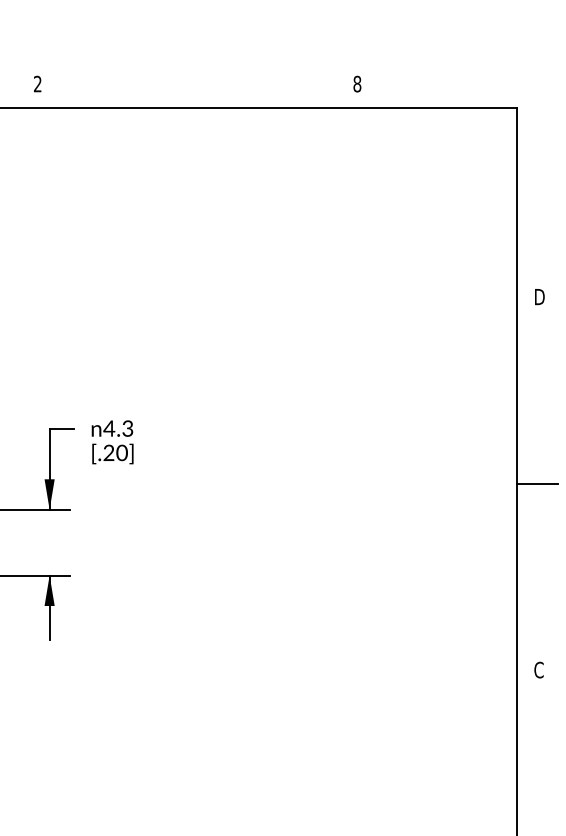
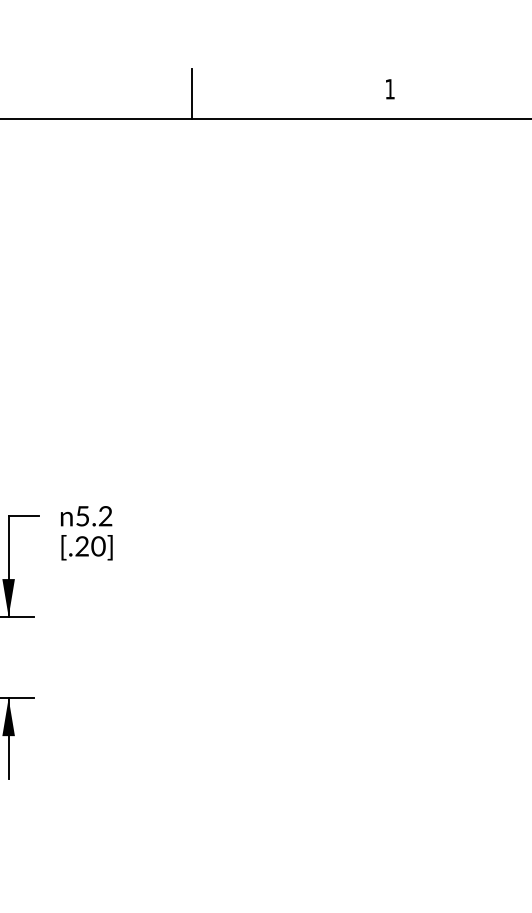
text: (357, 83) -> (390, 88), 8 -> 1
line: (197, 87) -> (191, 93), added
text: (118, 428) -> (94, 516), 4.3 -> 5.2

